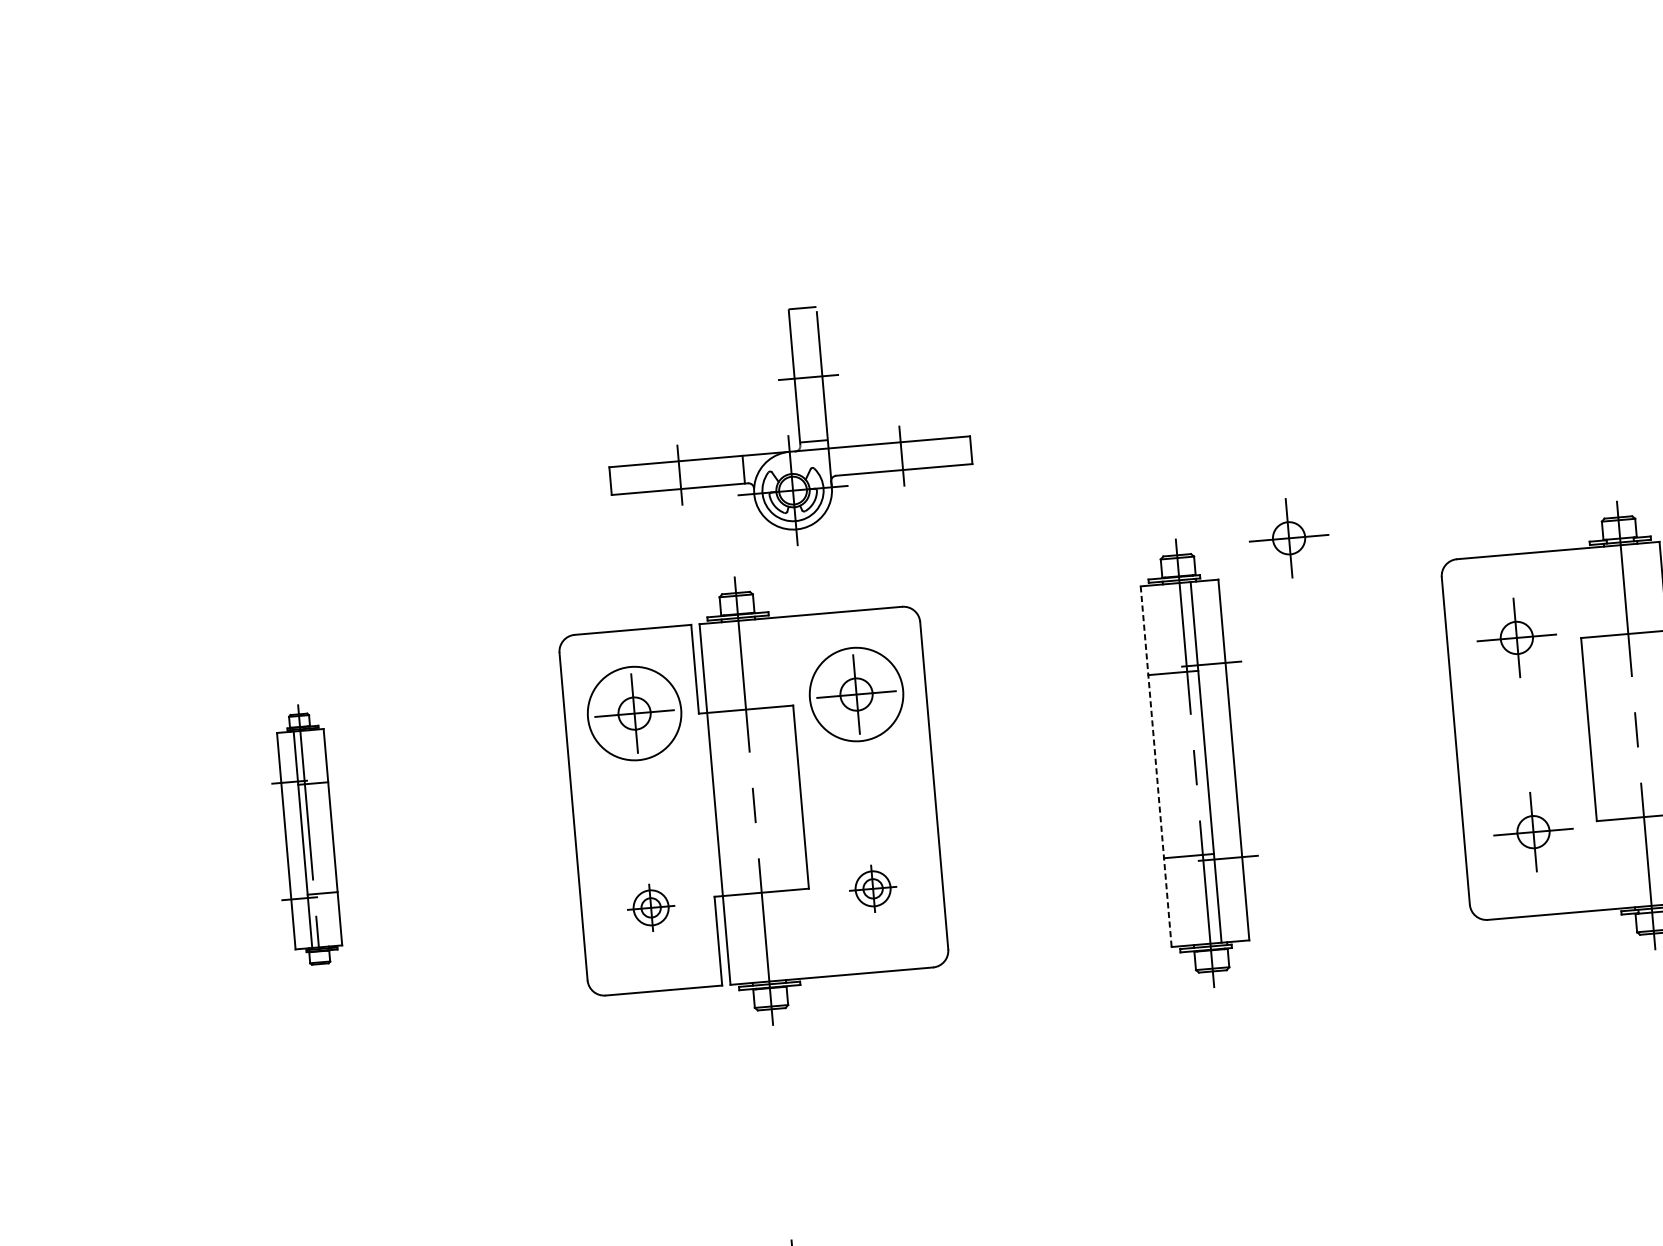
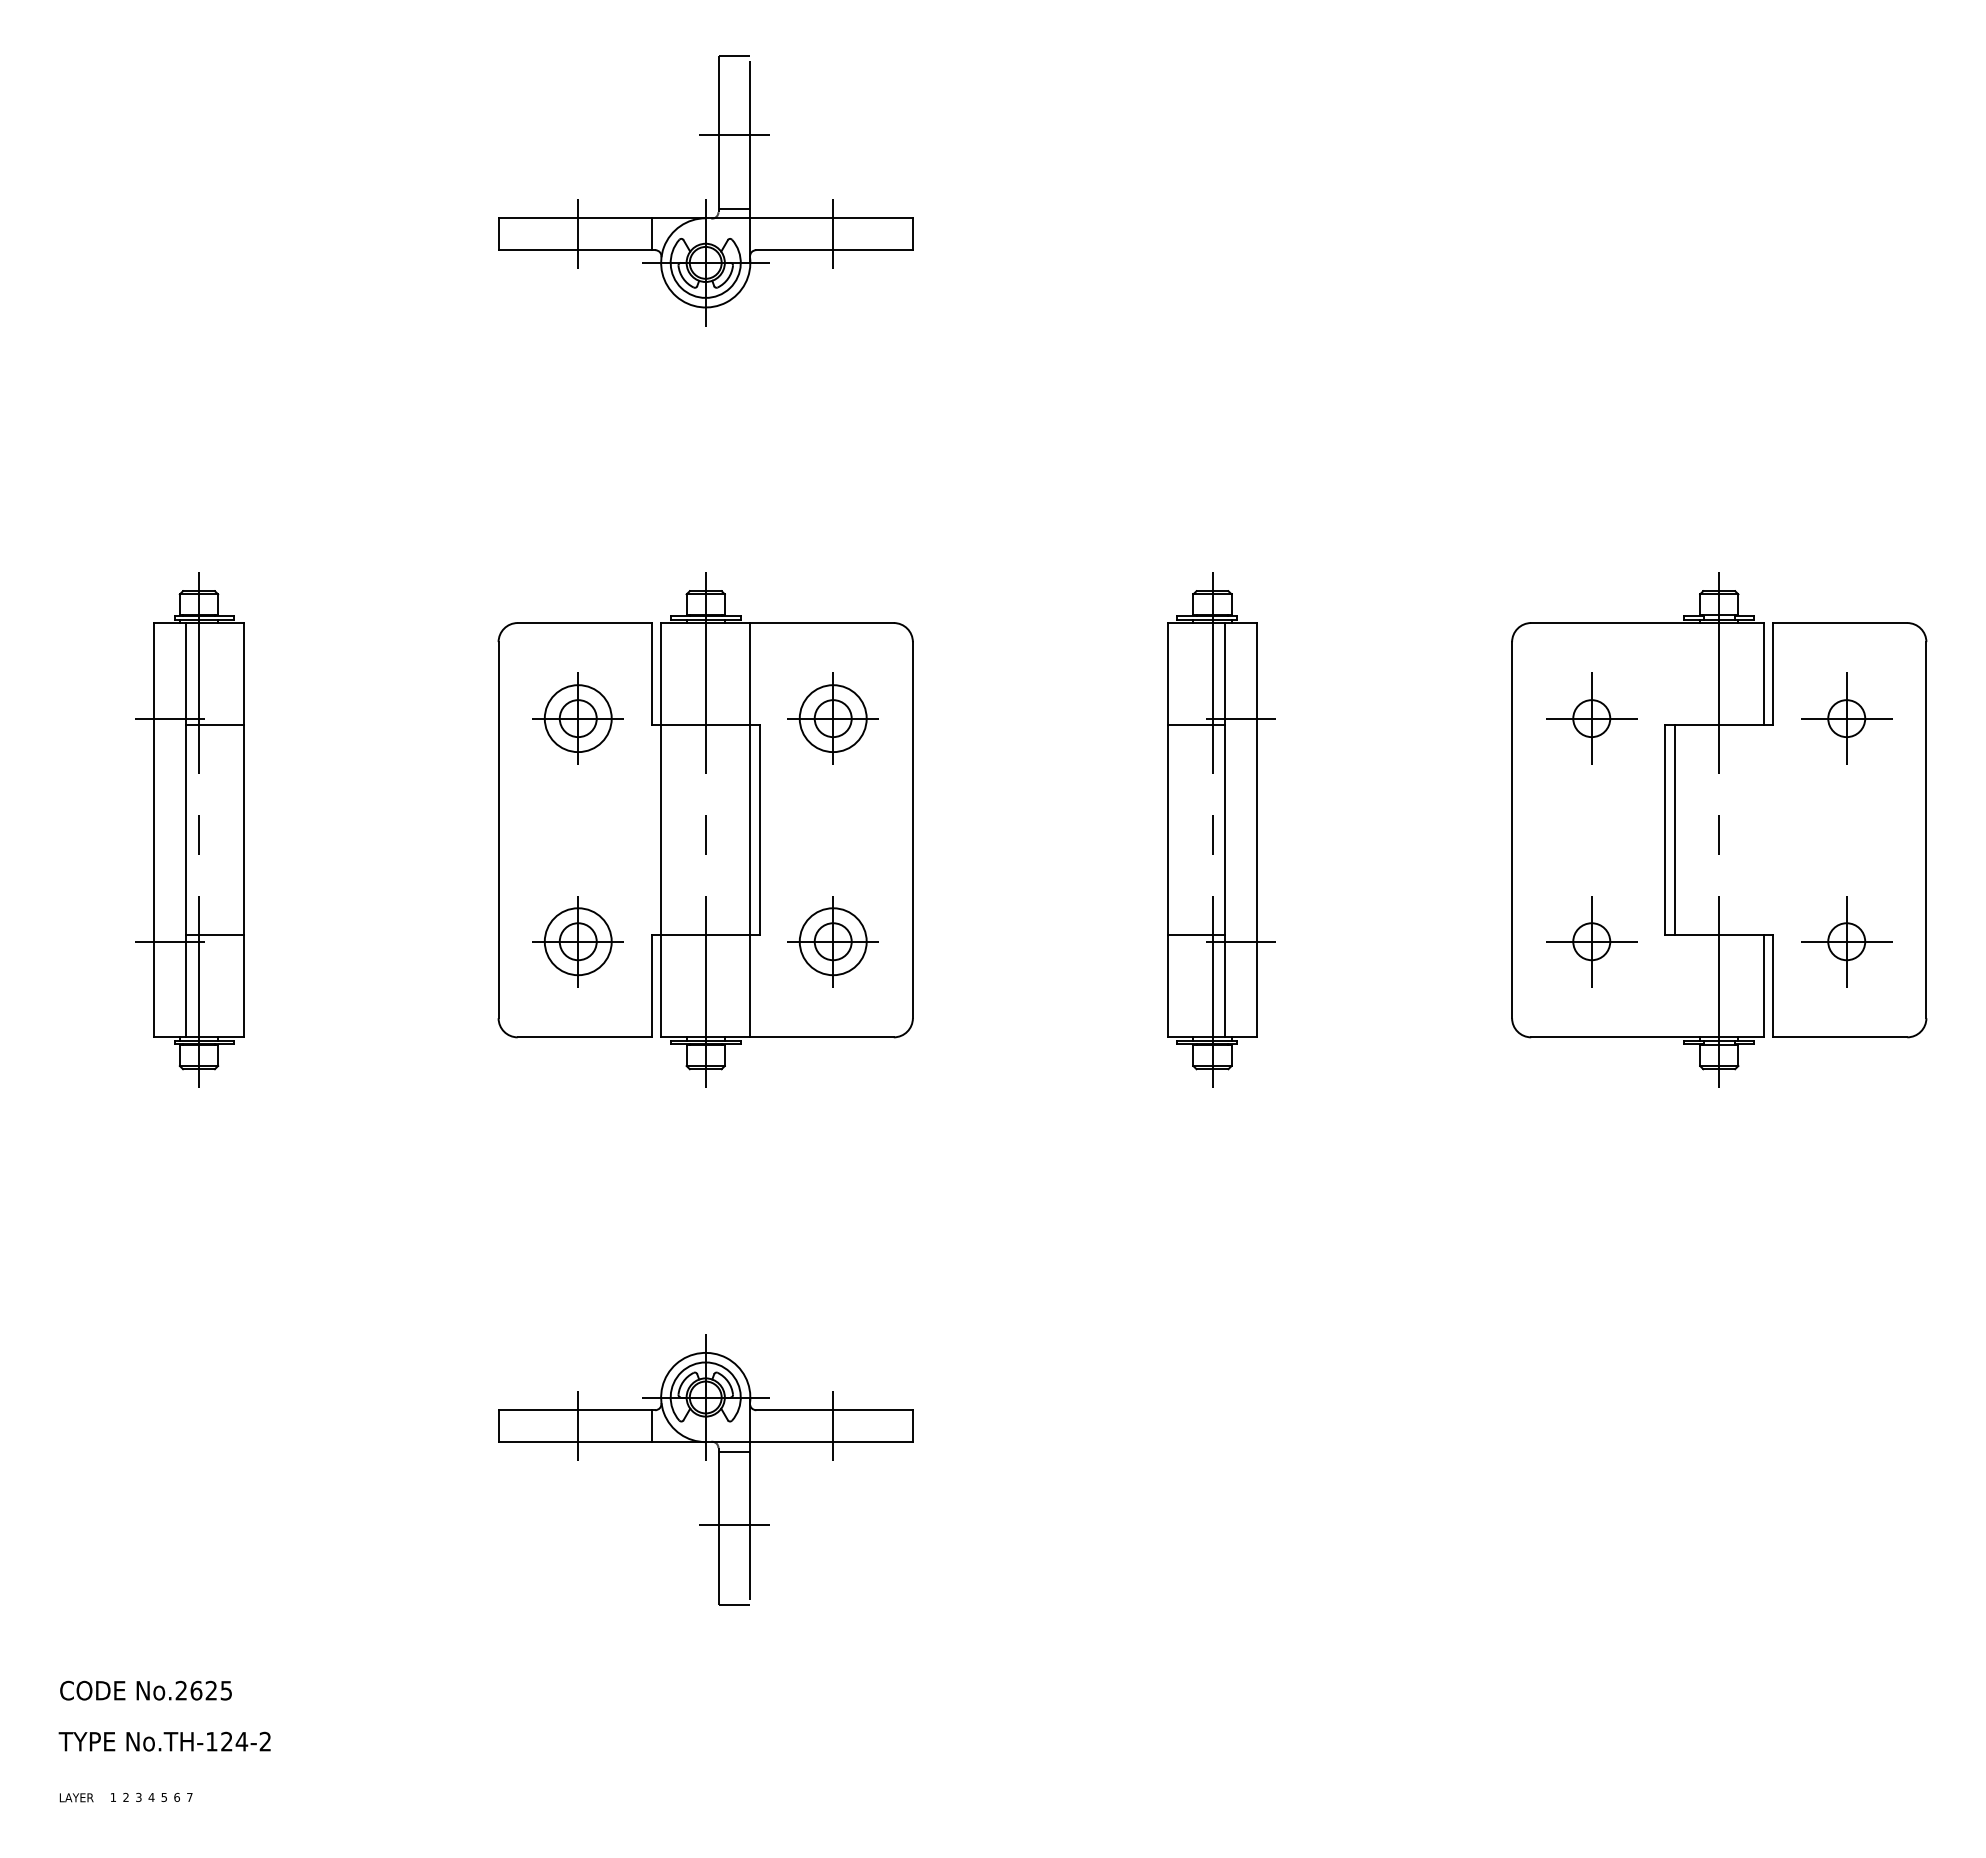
part: (788, 435) -> (705, 199), moved
part: (1288, 538) -> (1341, 582), removed
circle: (855, 694) -> (832, 718), size x0.62
circle: (633, 713) -> (577, 718), size x0.62
line: (1597, 729) -> (1674, 830), added
line: (1155, 766) -> (1167, 830), dashed -> solid
line: (792, 798) -> (750, 830), added
part: (304, 839) -> (189, 829), size x1.67
part: (872, 888) -> (832, 941), size x1.67
part: (650, 907) -> (577, 941), size x1.67

